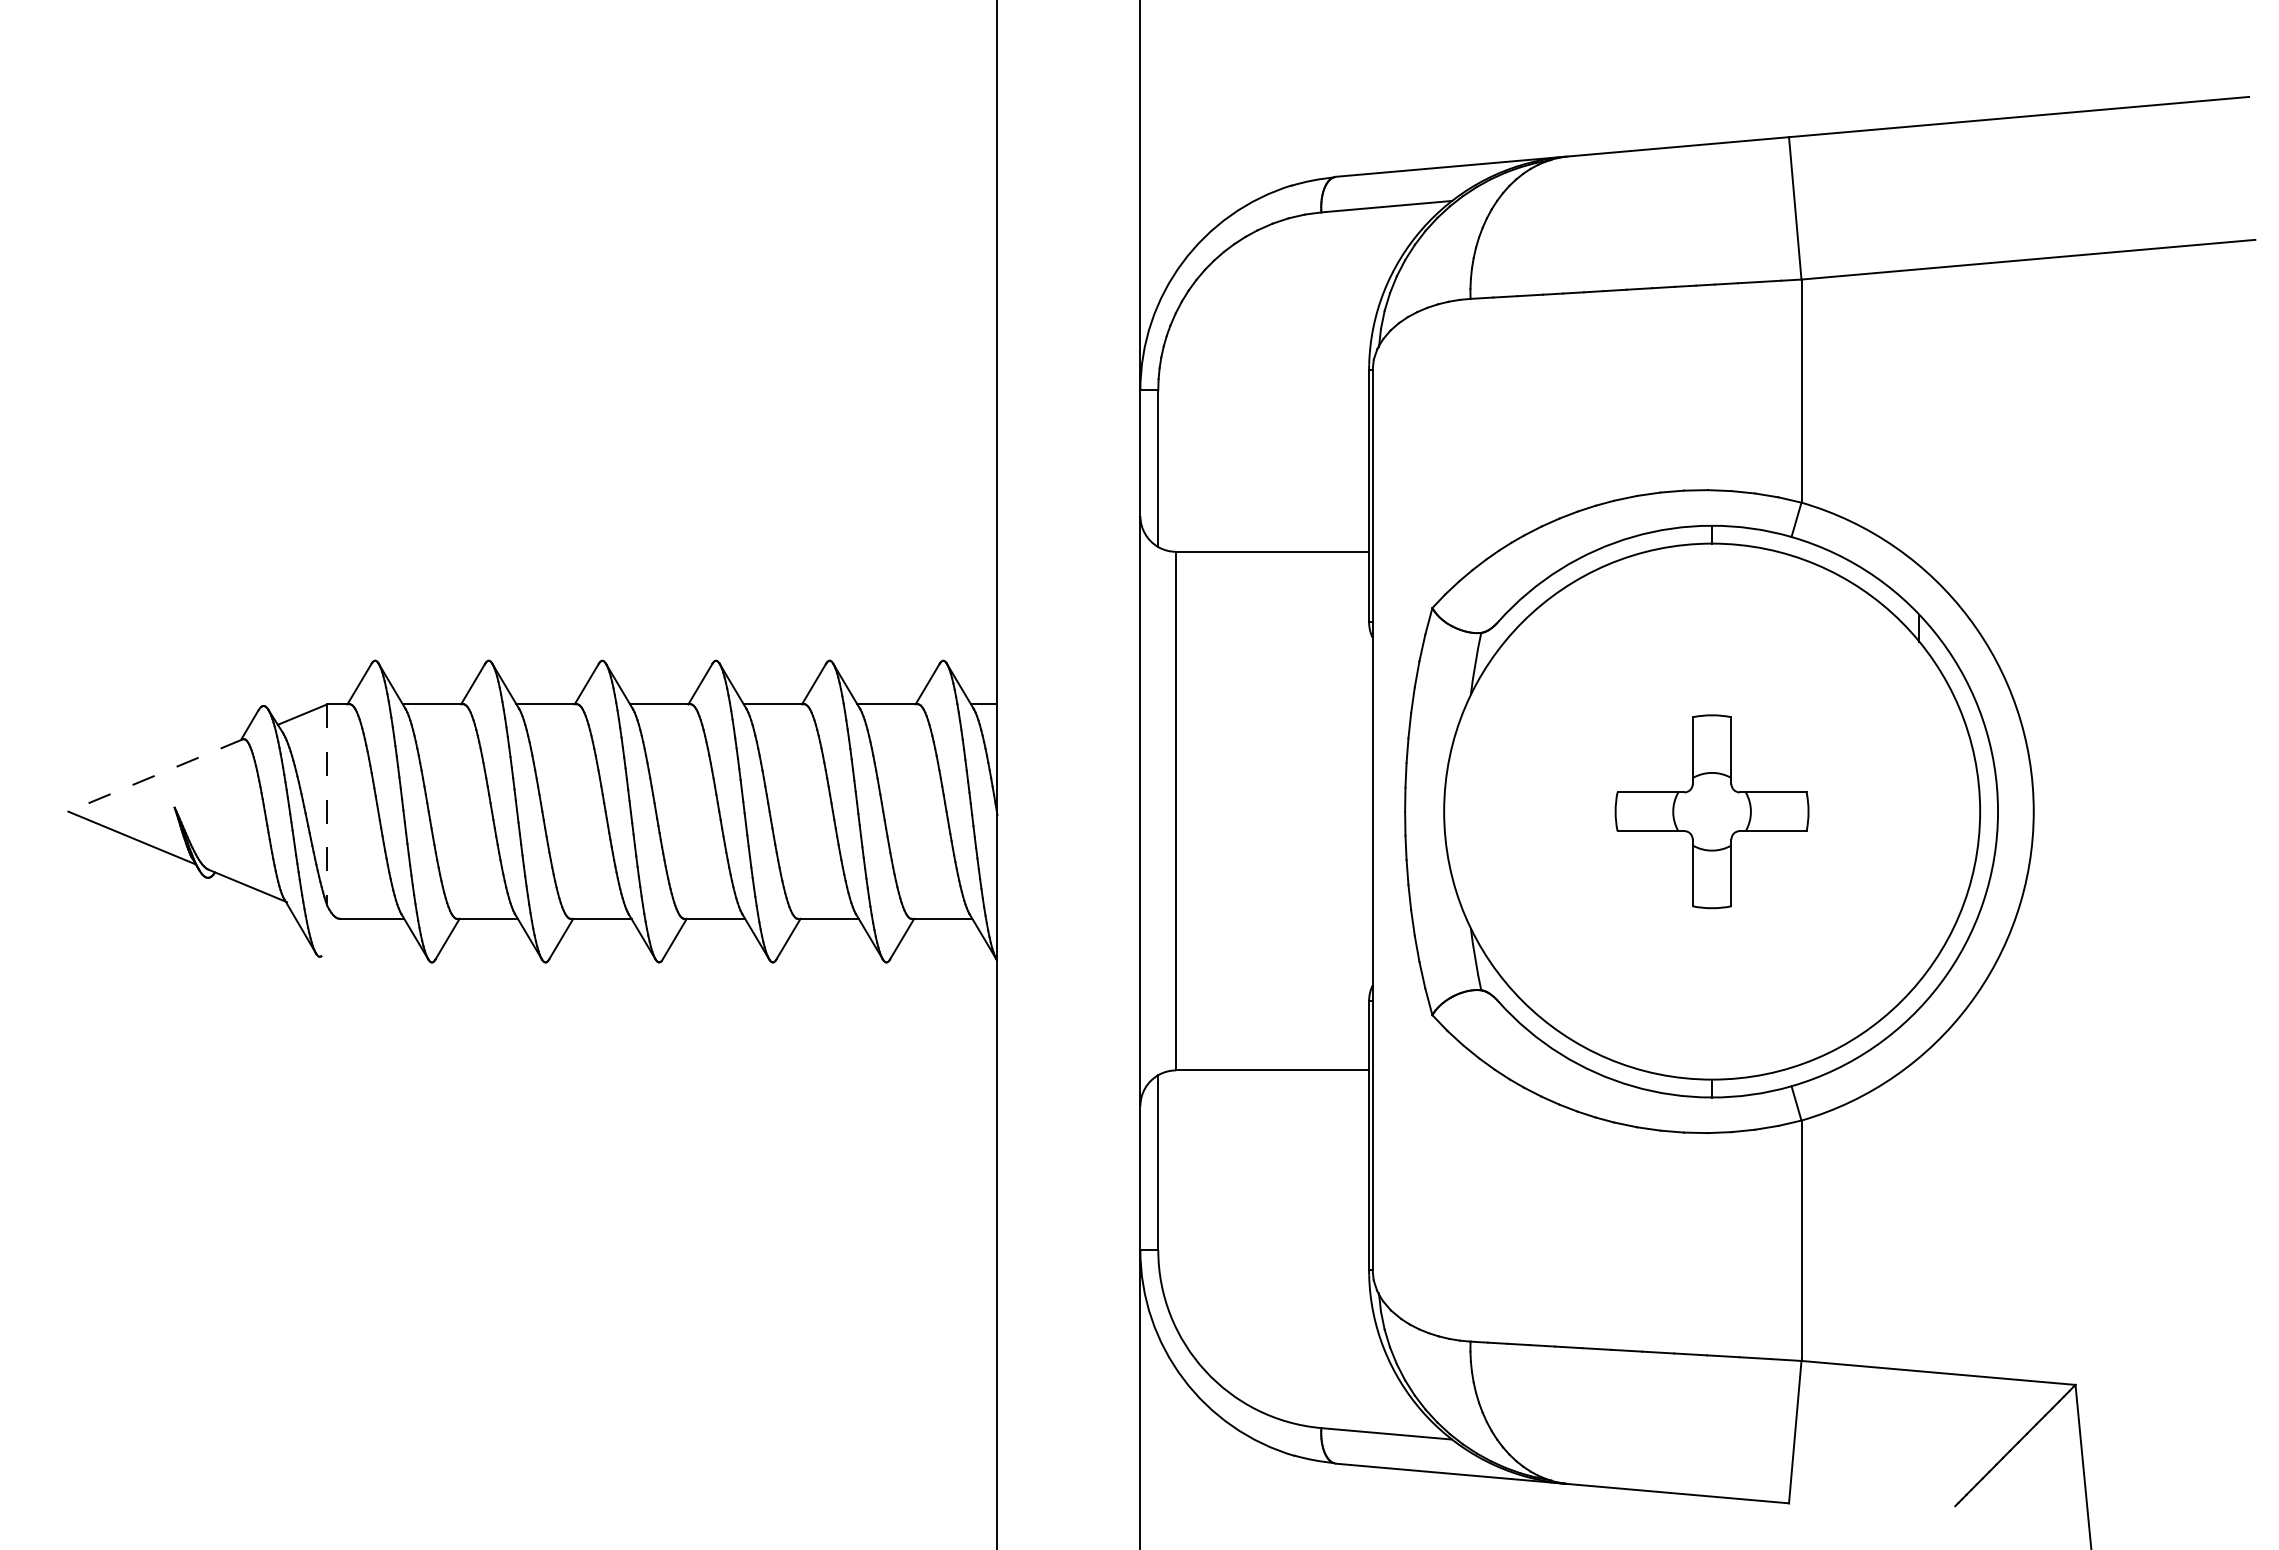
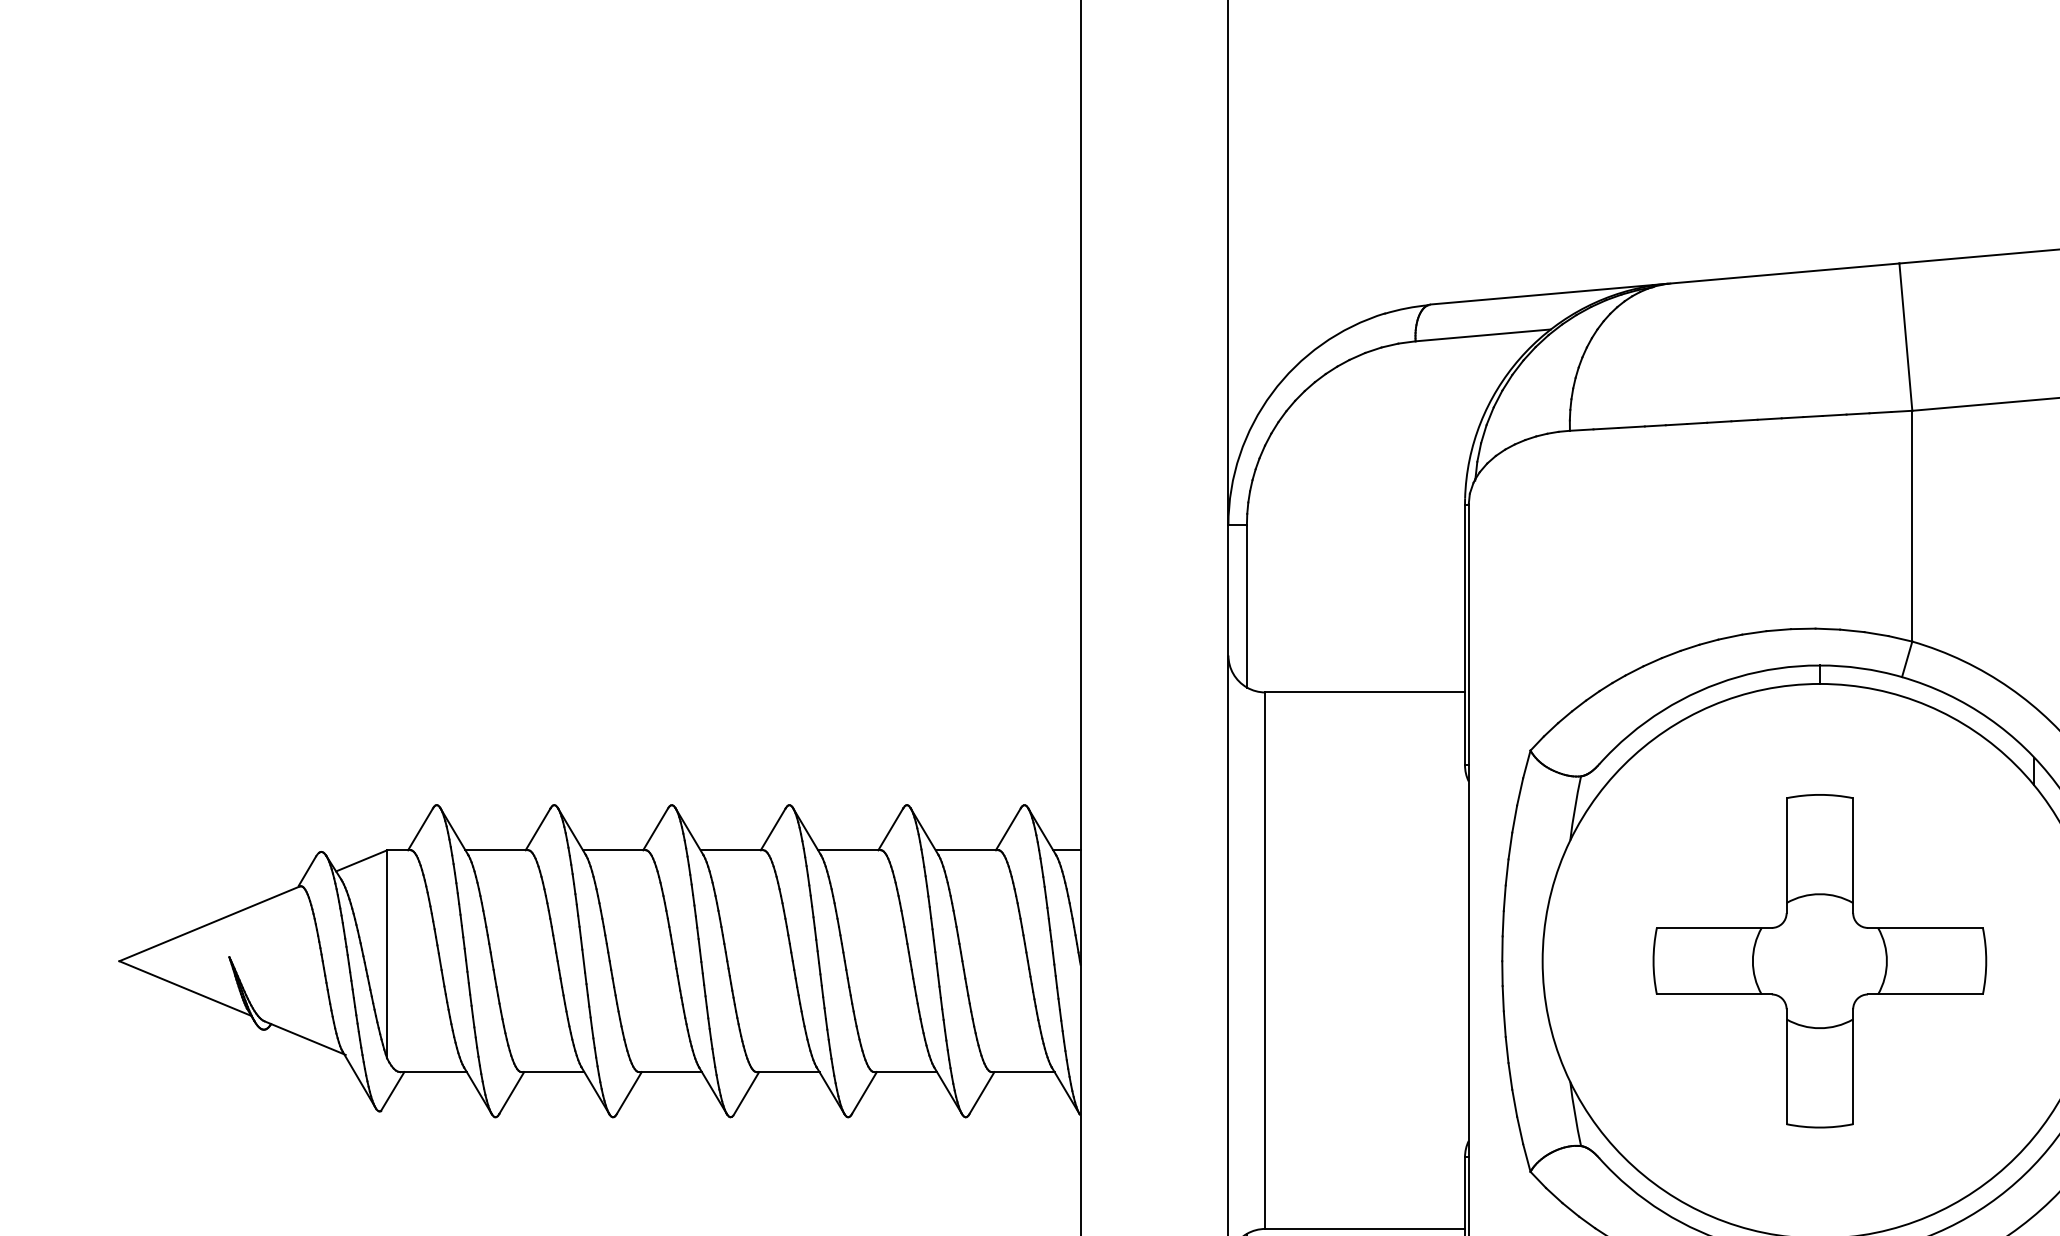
line: (155, 775) -> (209, 923), dashed -> solid
line: (327, 805) -> (387, 954), dashed -> solid
part: (1711, 811) -> (1819, 961), size x1.67
line: (332, 937) -> (392, 1091), added

